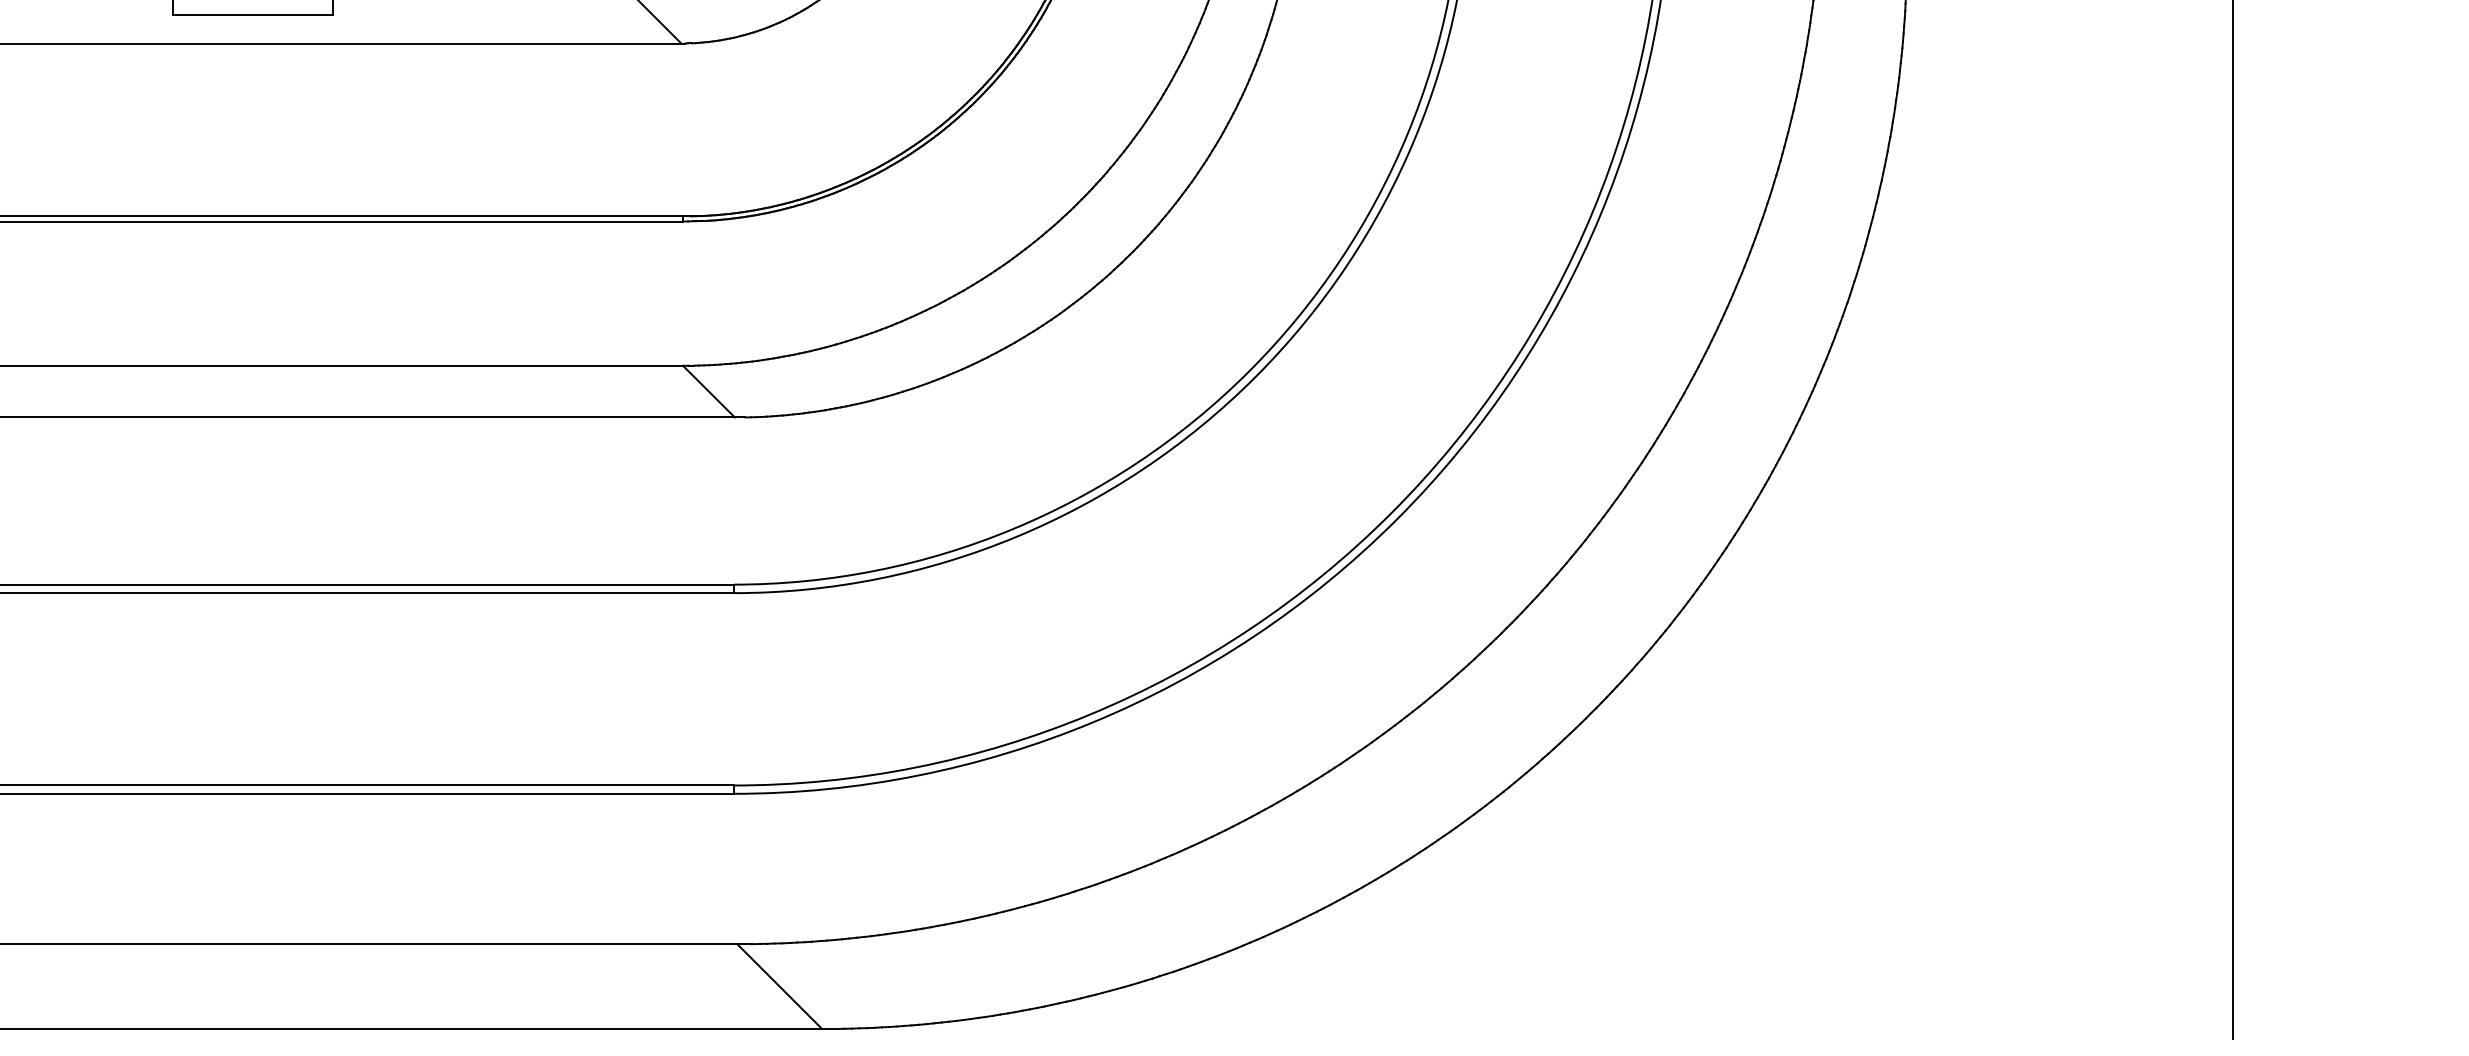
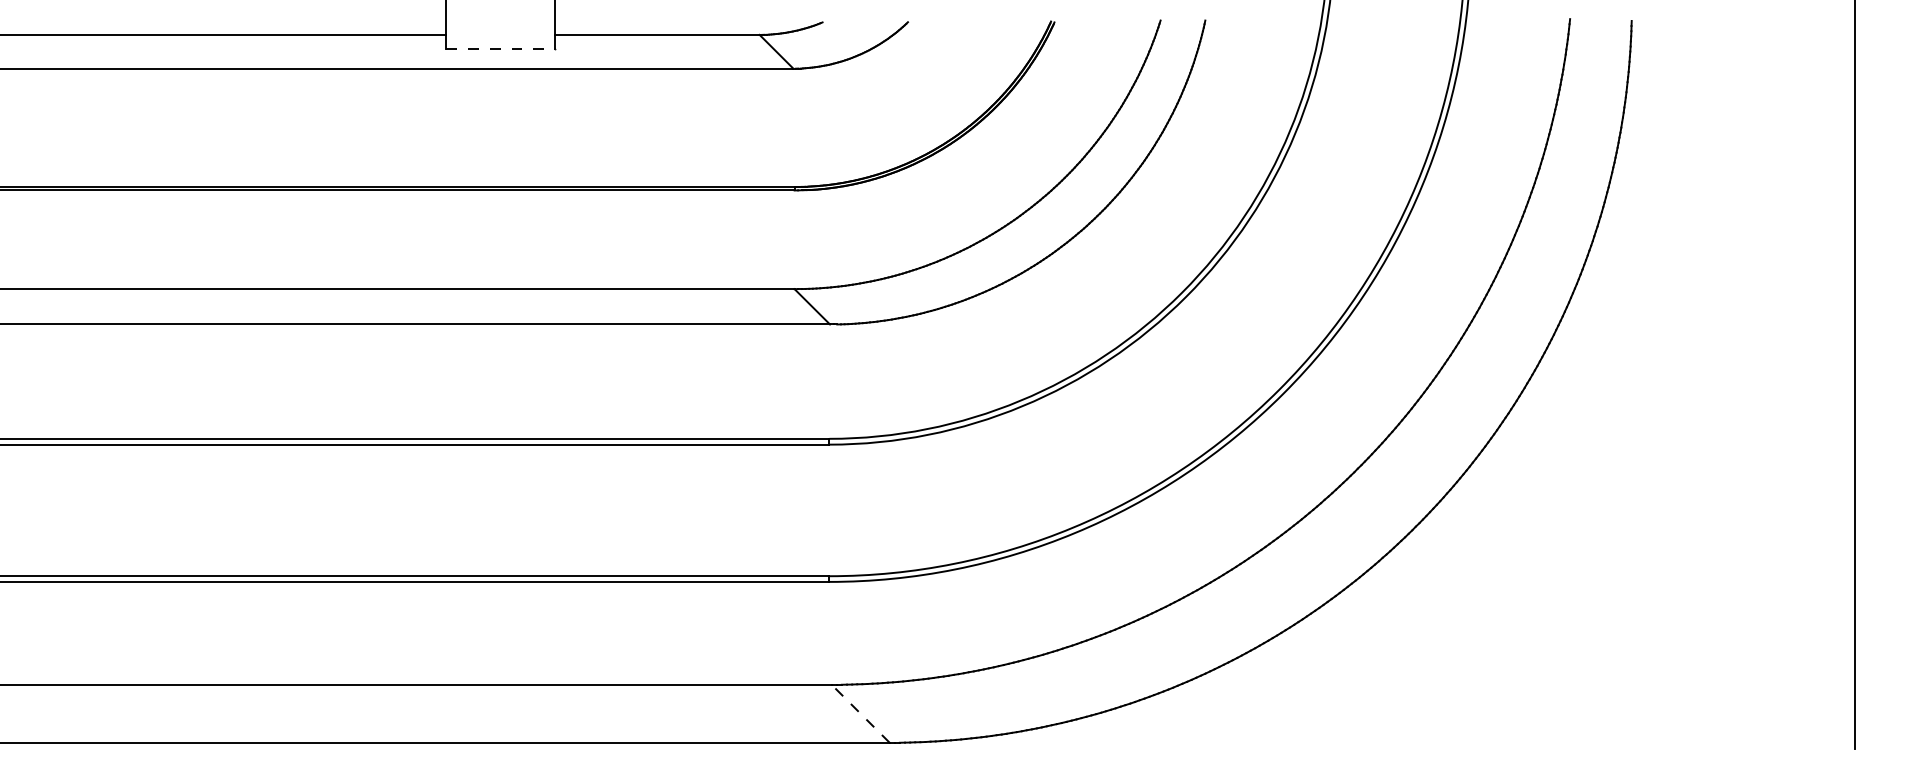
line: (253, 15) -> (500, 49), solid -> dashed
line: (779, 986) -> (860, 713), solid -> dashed

